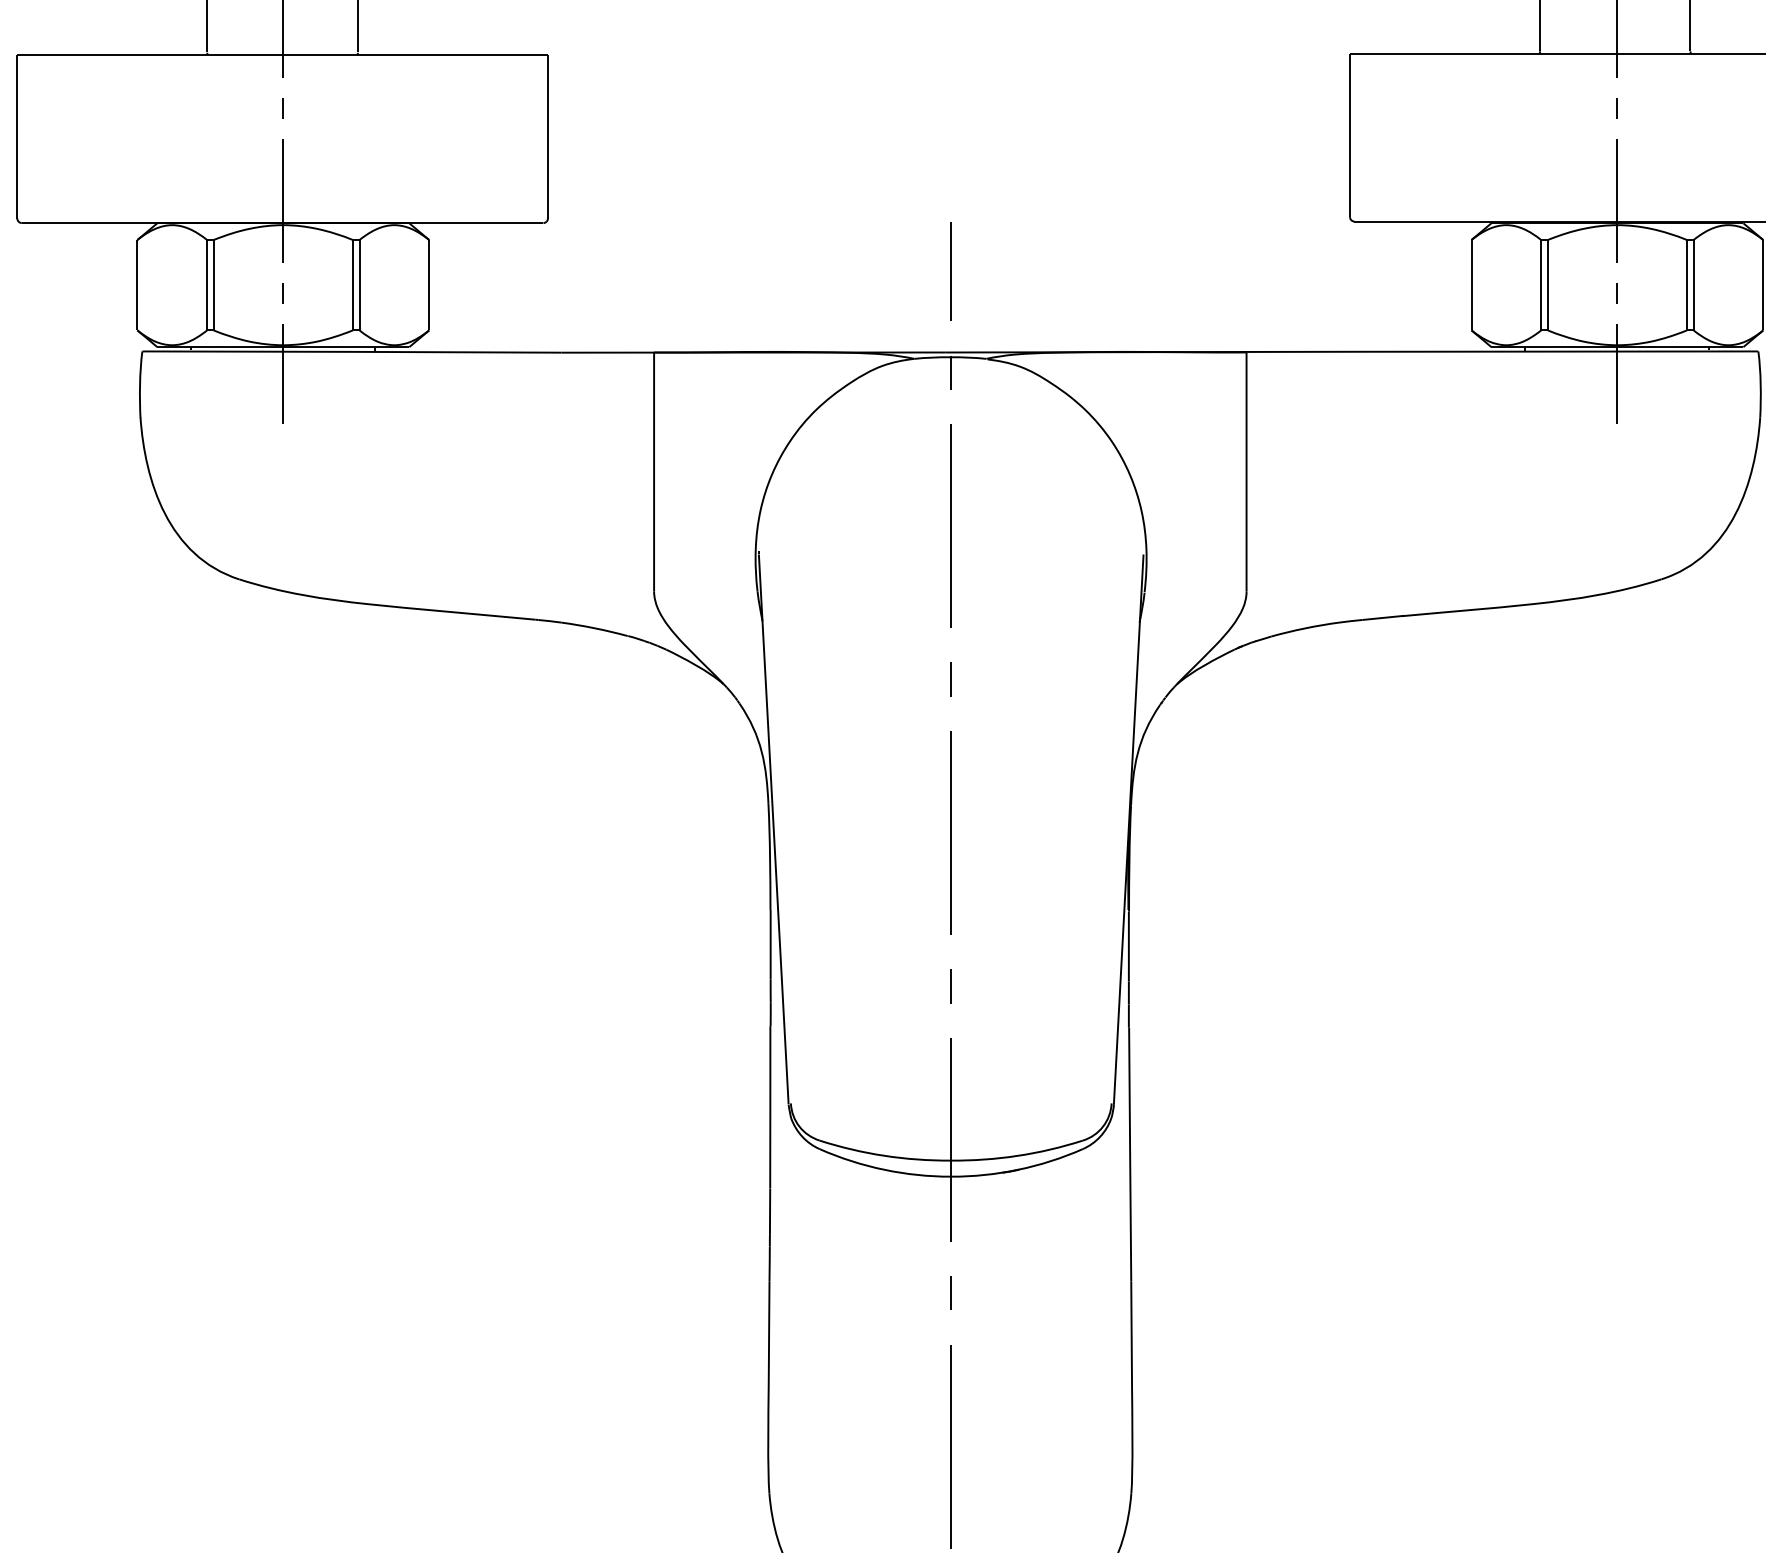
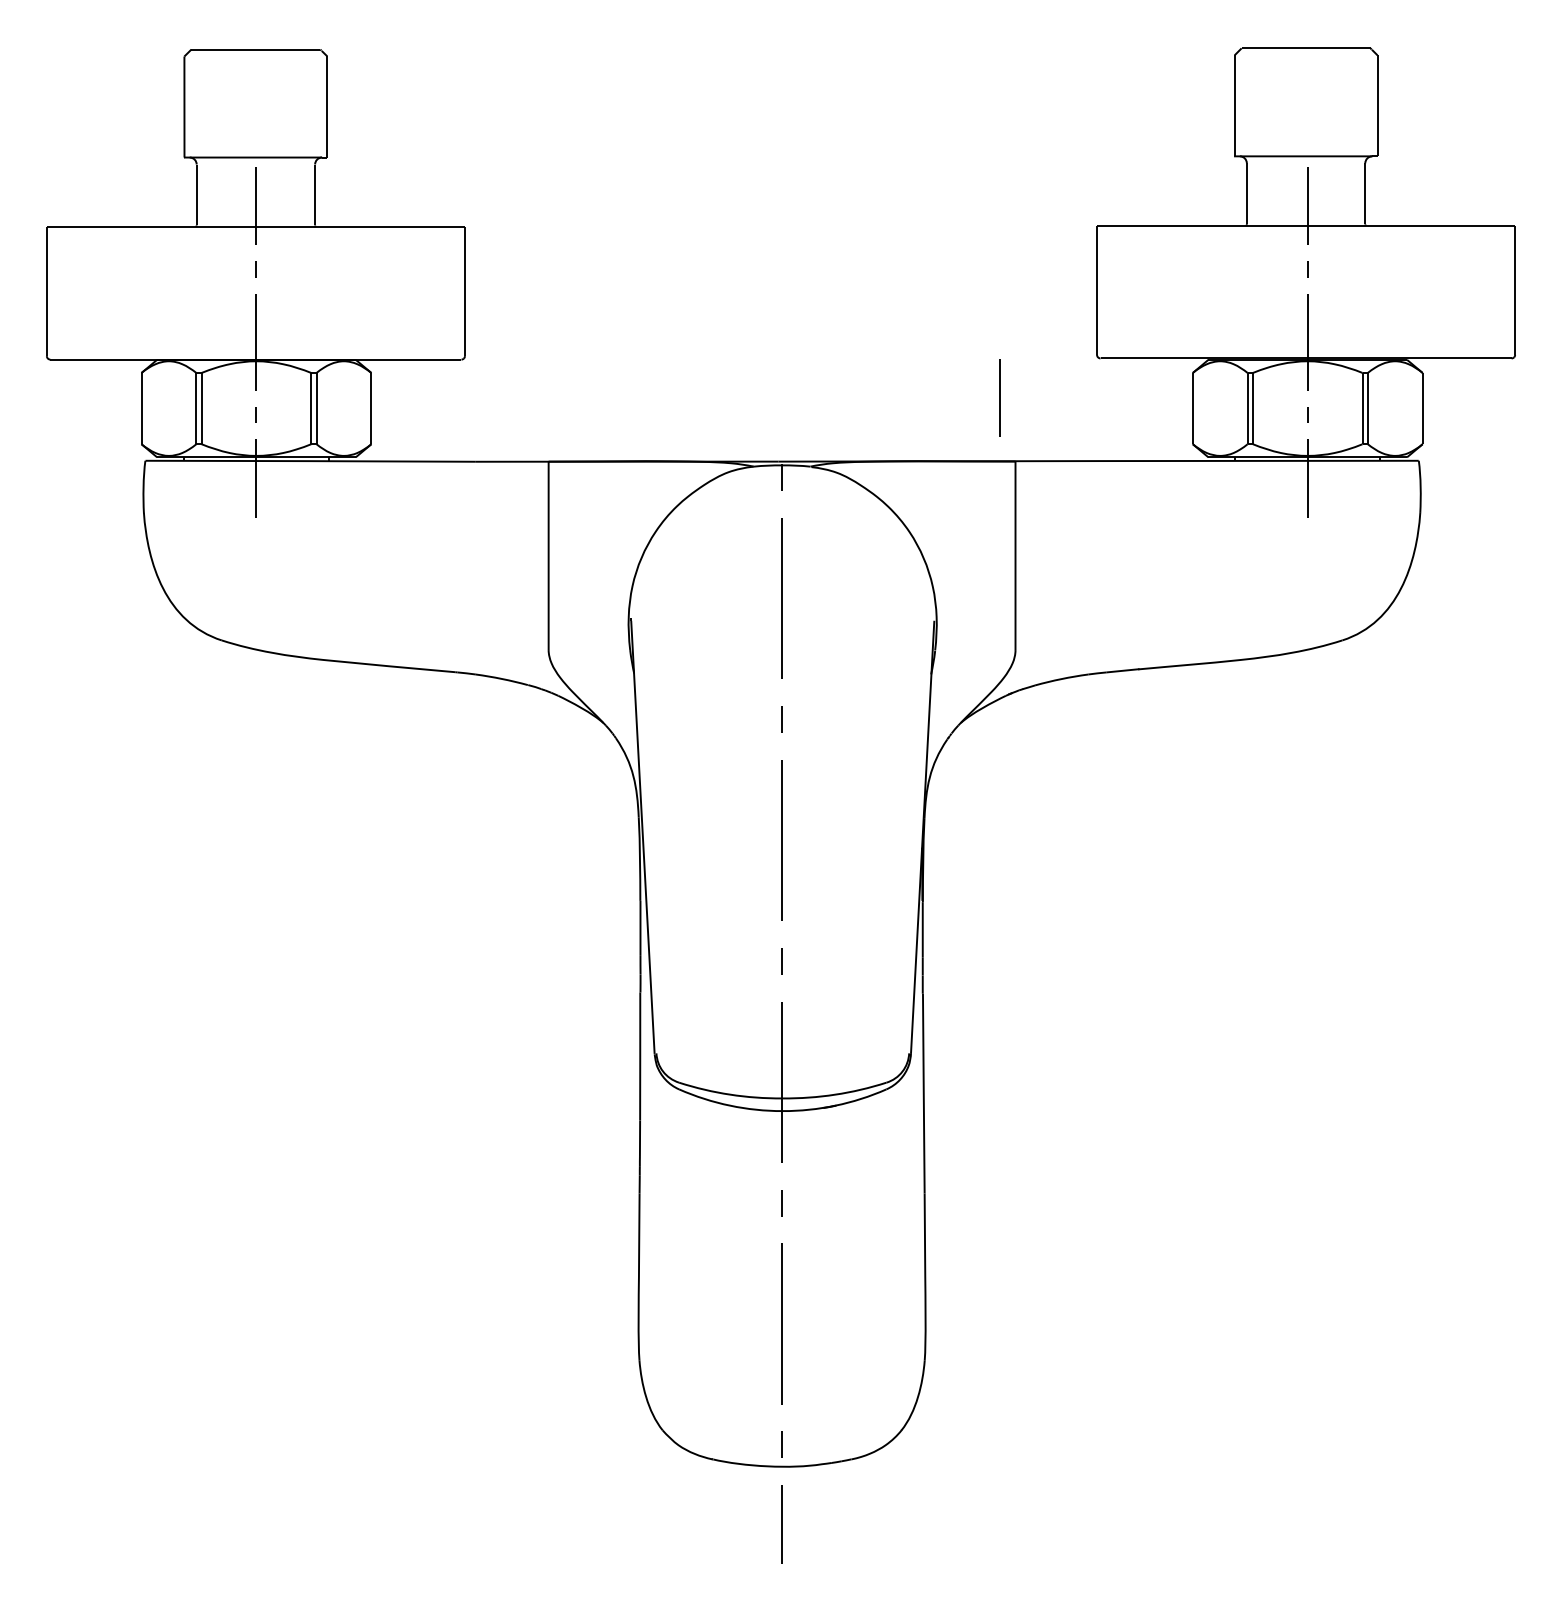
line: (949, 271) -> (999, 397), moved

